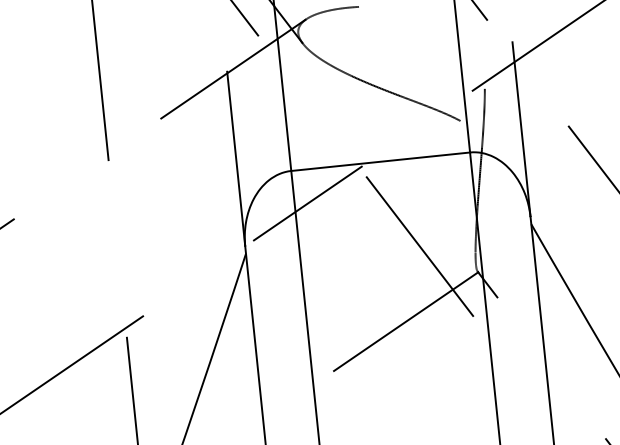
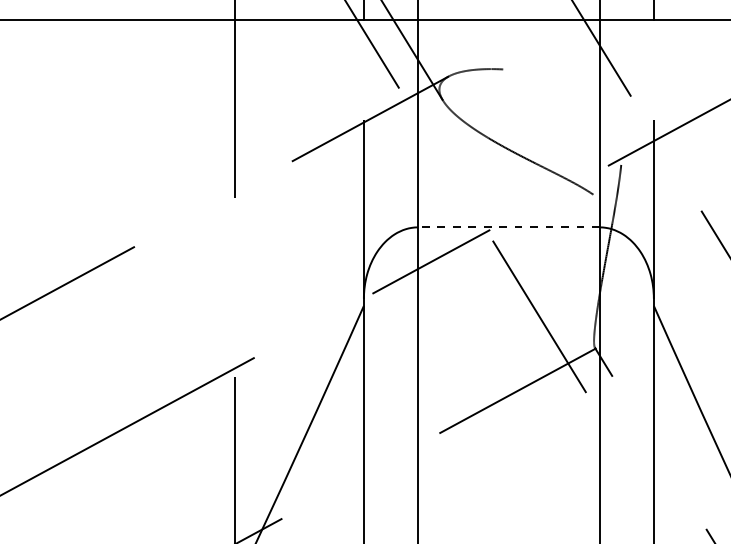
line: (380, 161) -> (508, 227), solid -> dashed

